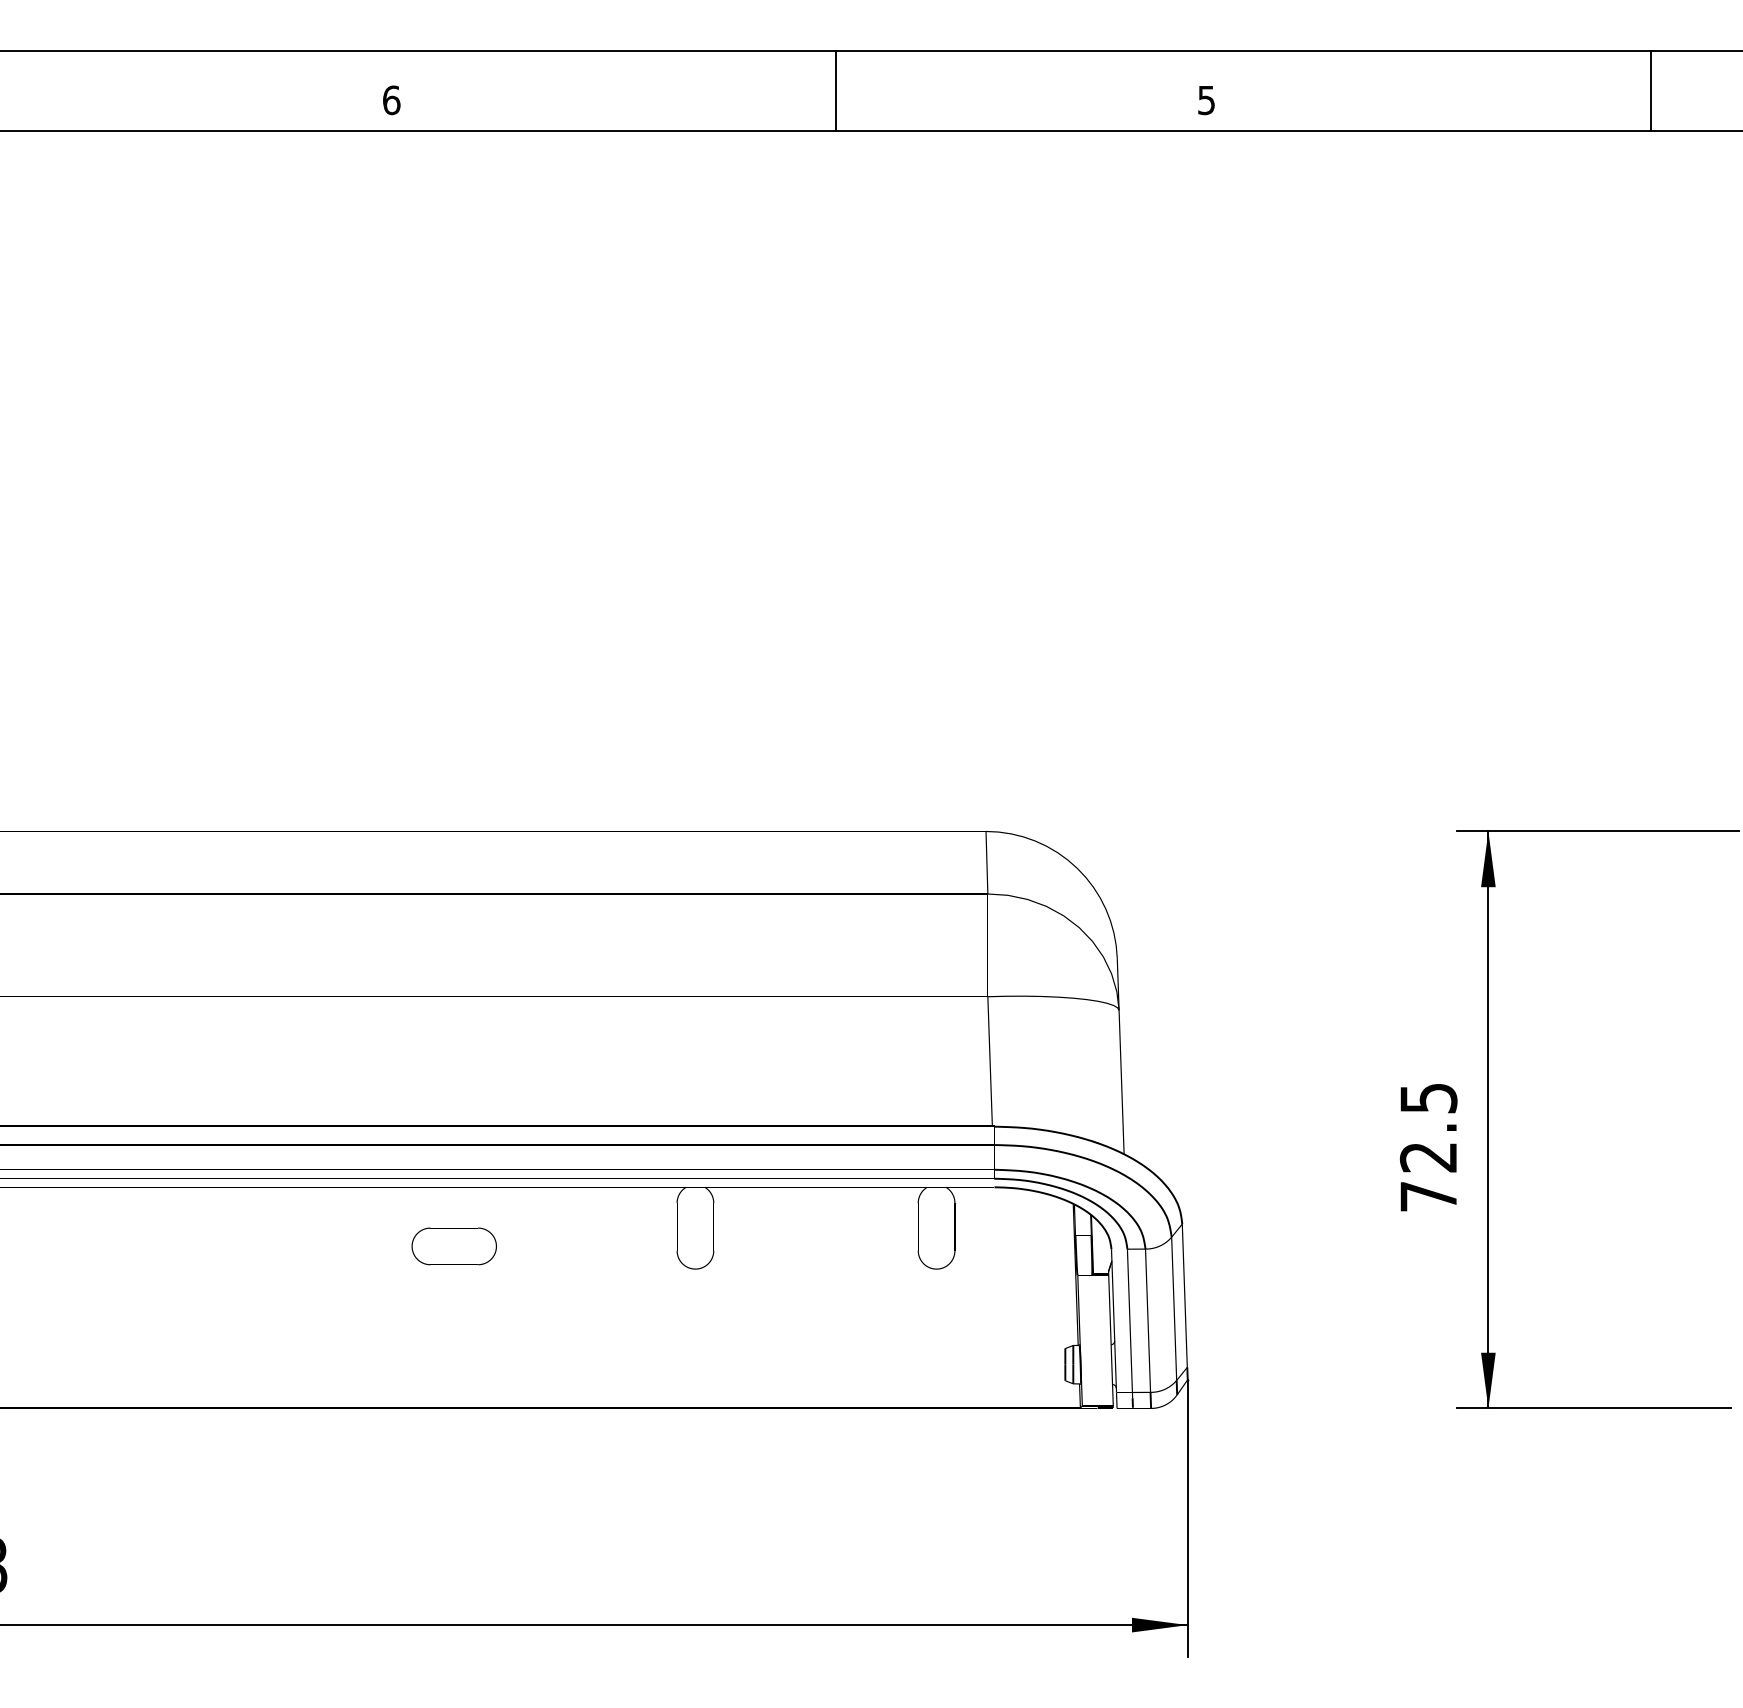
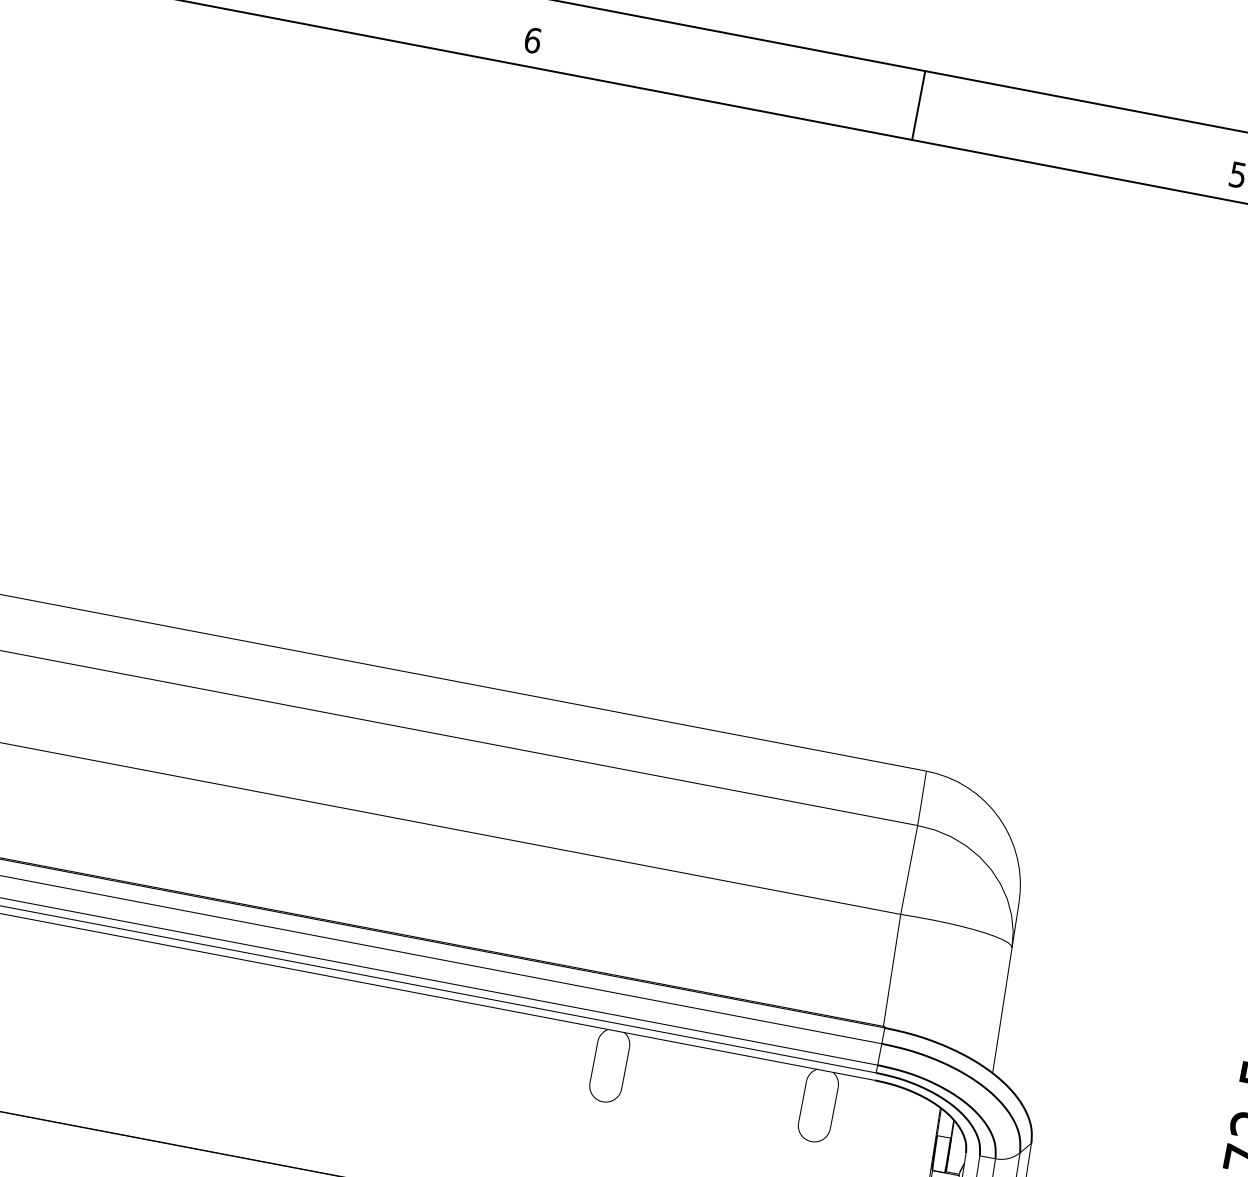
part: (453, 1246) -> (397, 1042), removed

